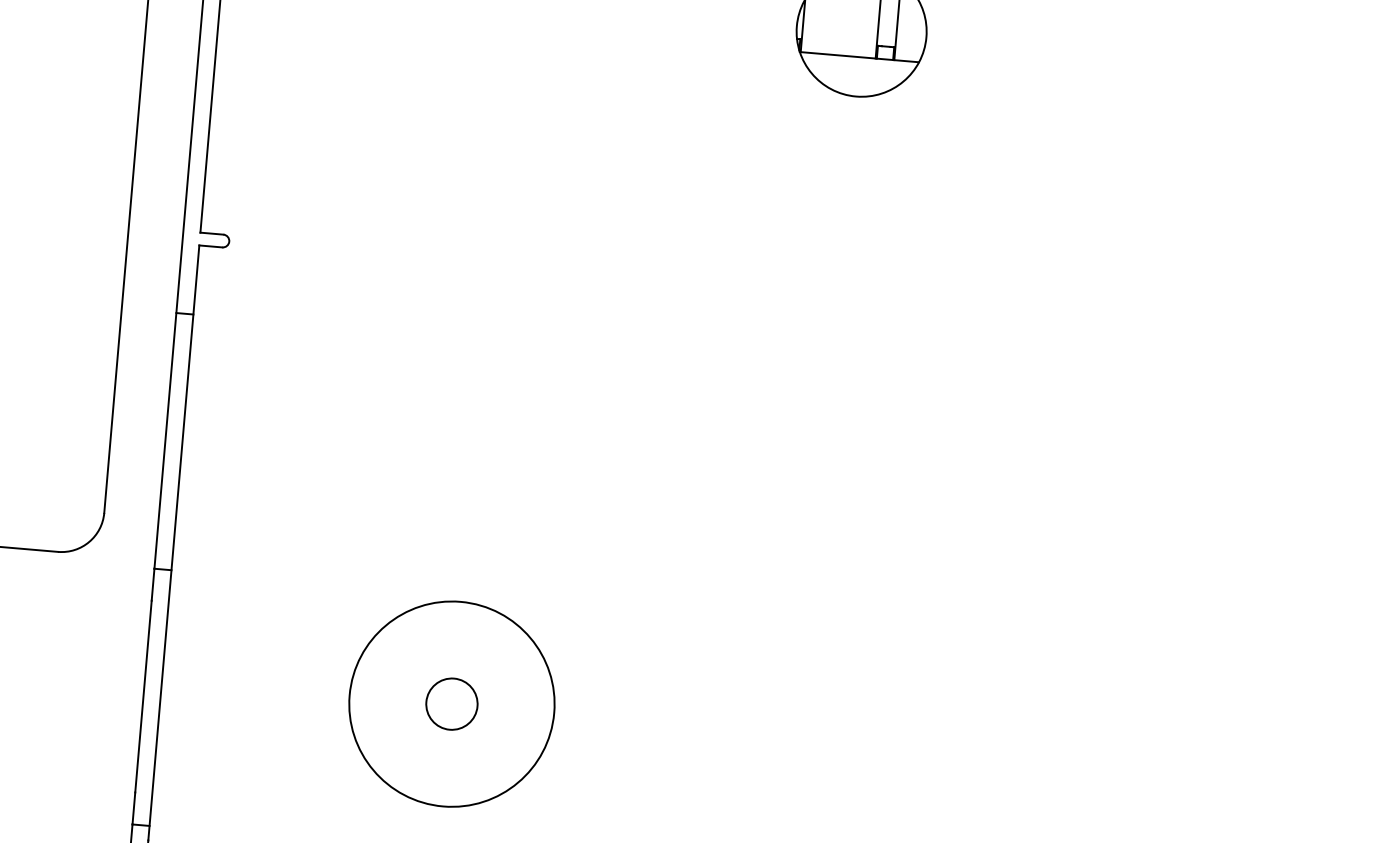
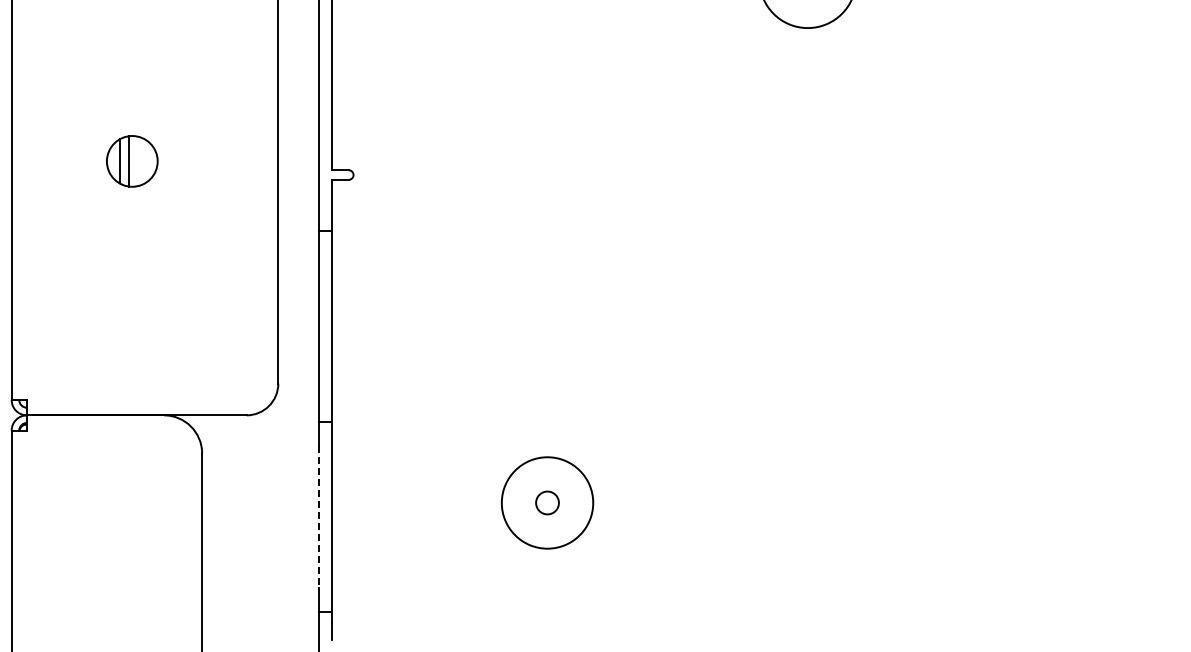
line: (142, 697) -> (318, 517), solid -> dashed
circle: (451, 703) -> (547, 502), size x0.6
circle: (451, 703) -> (547, 502), size x0.6

